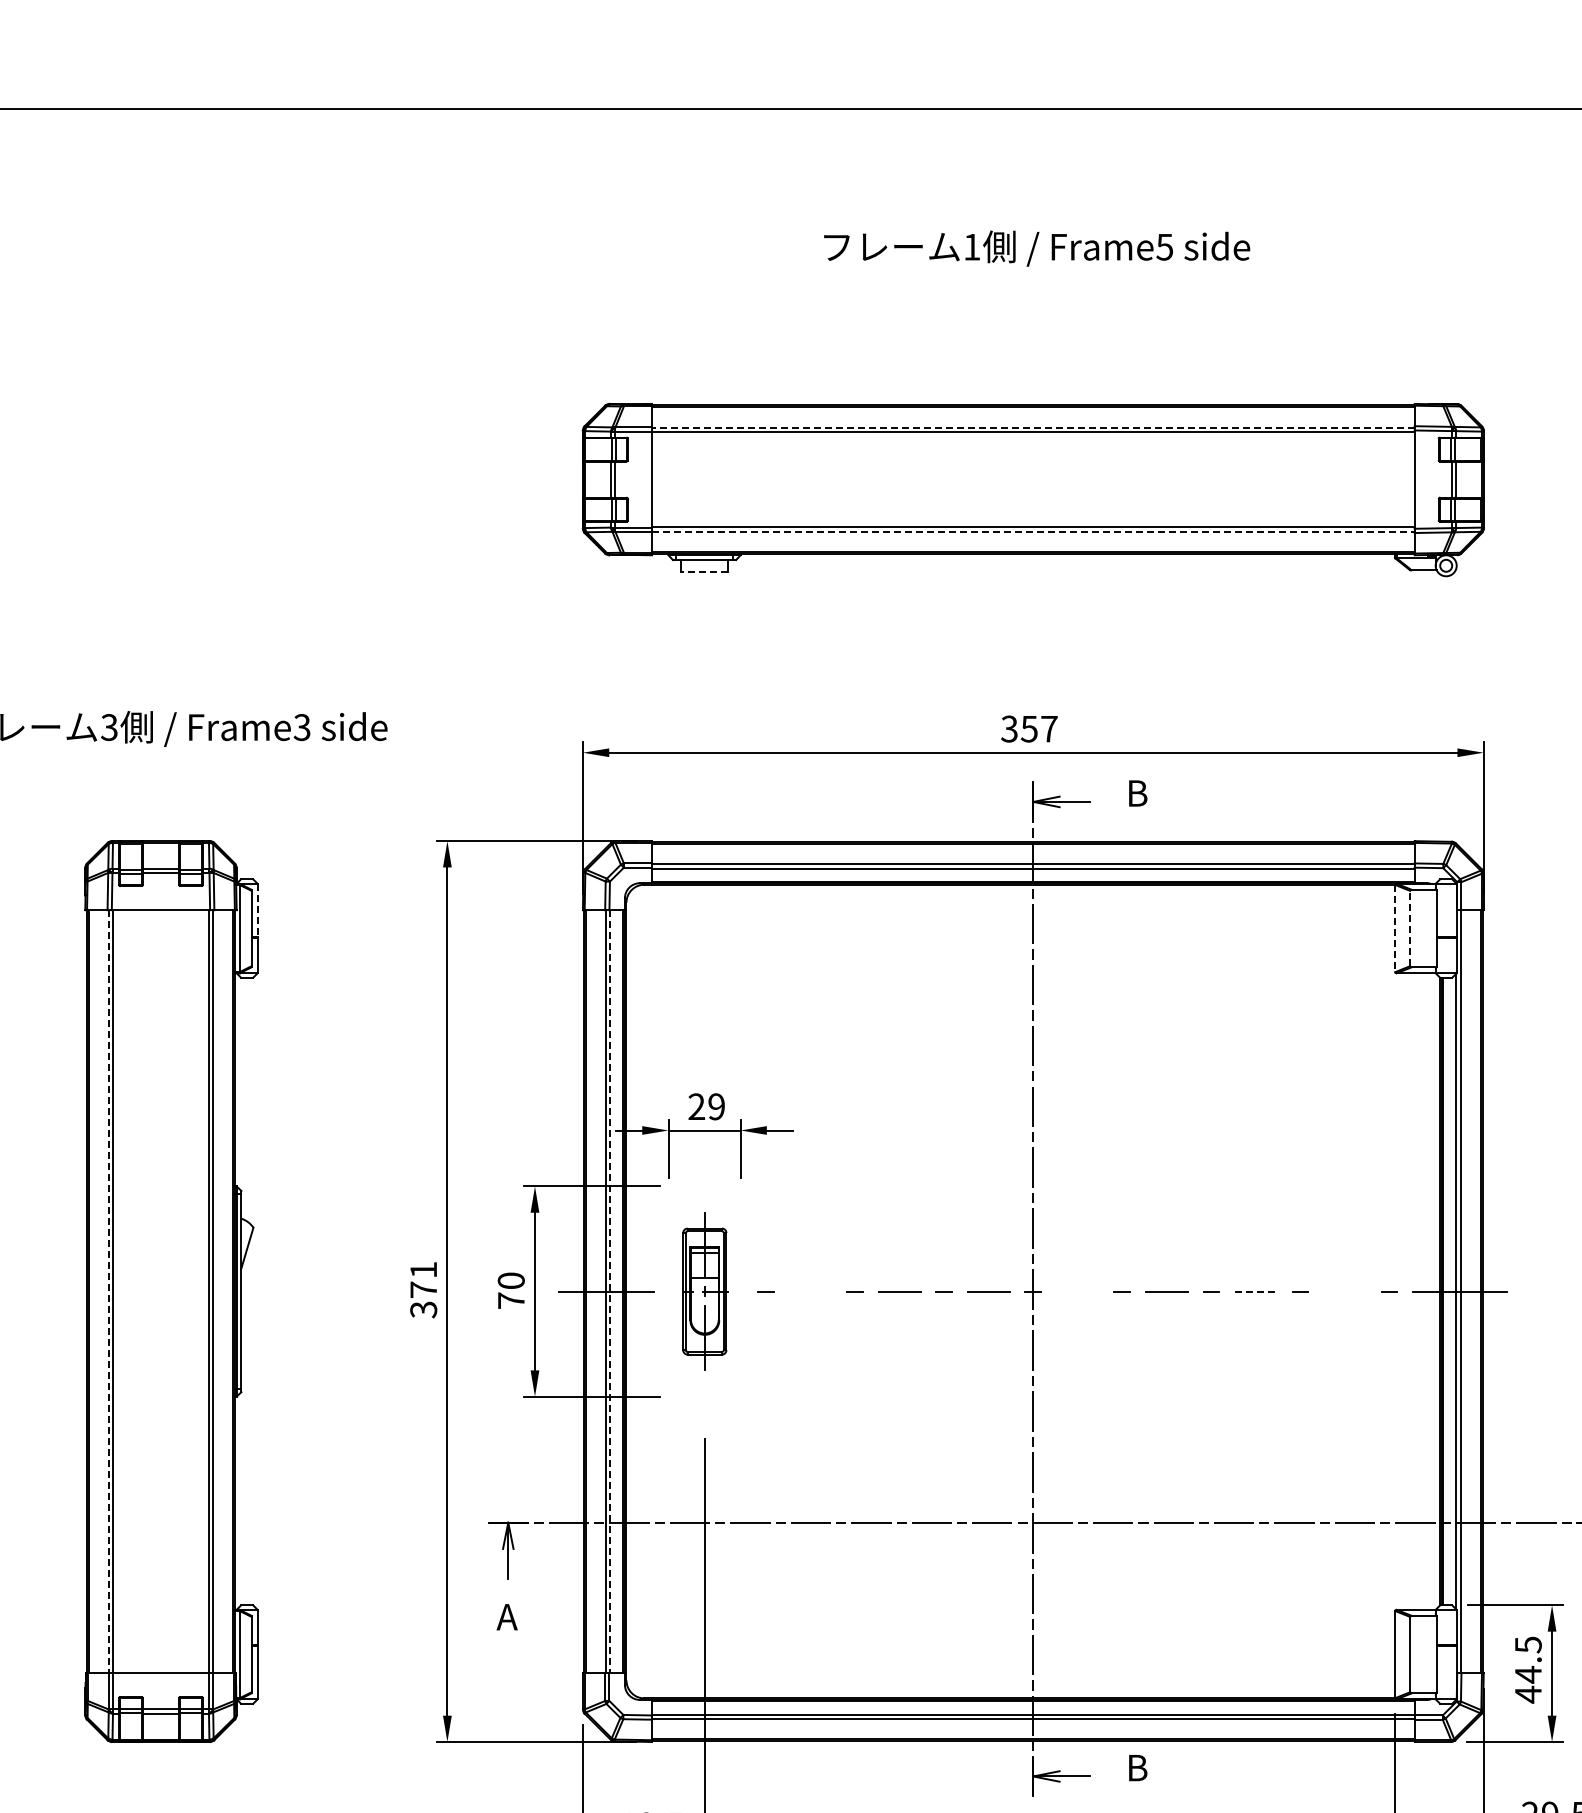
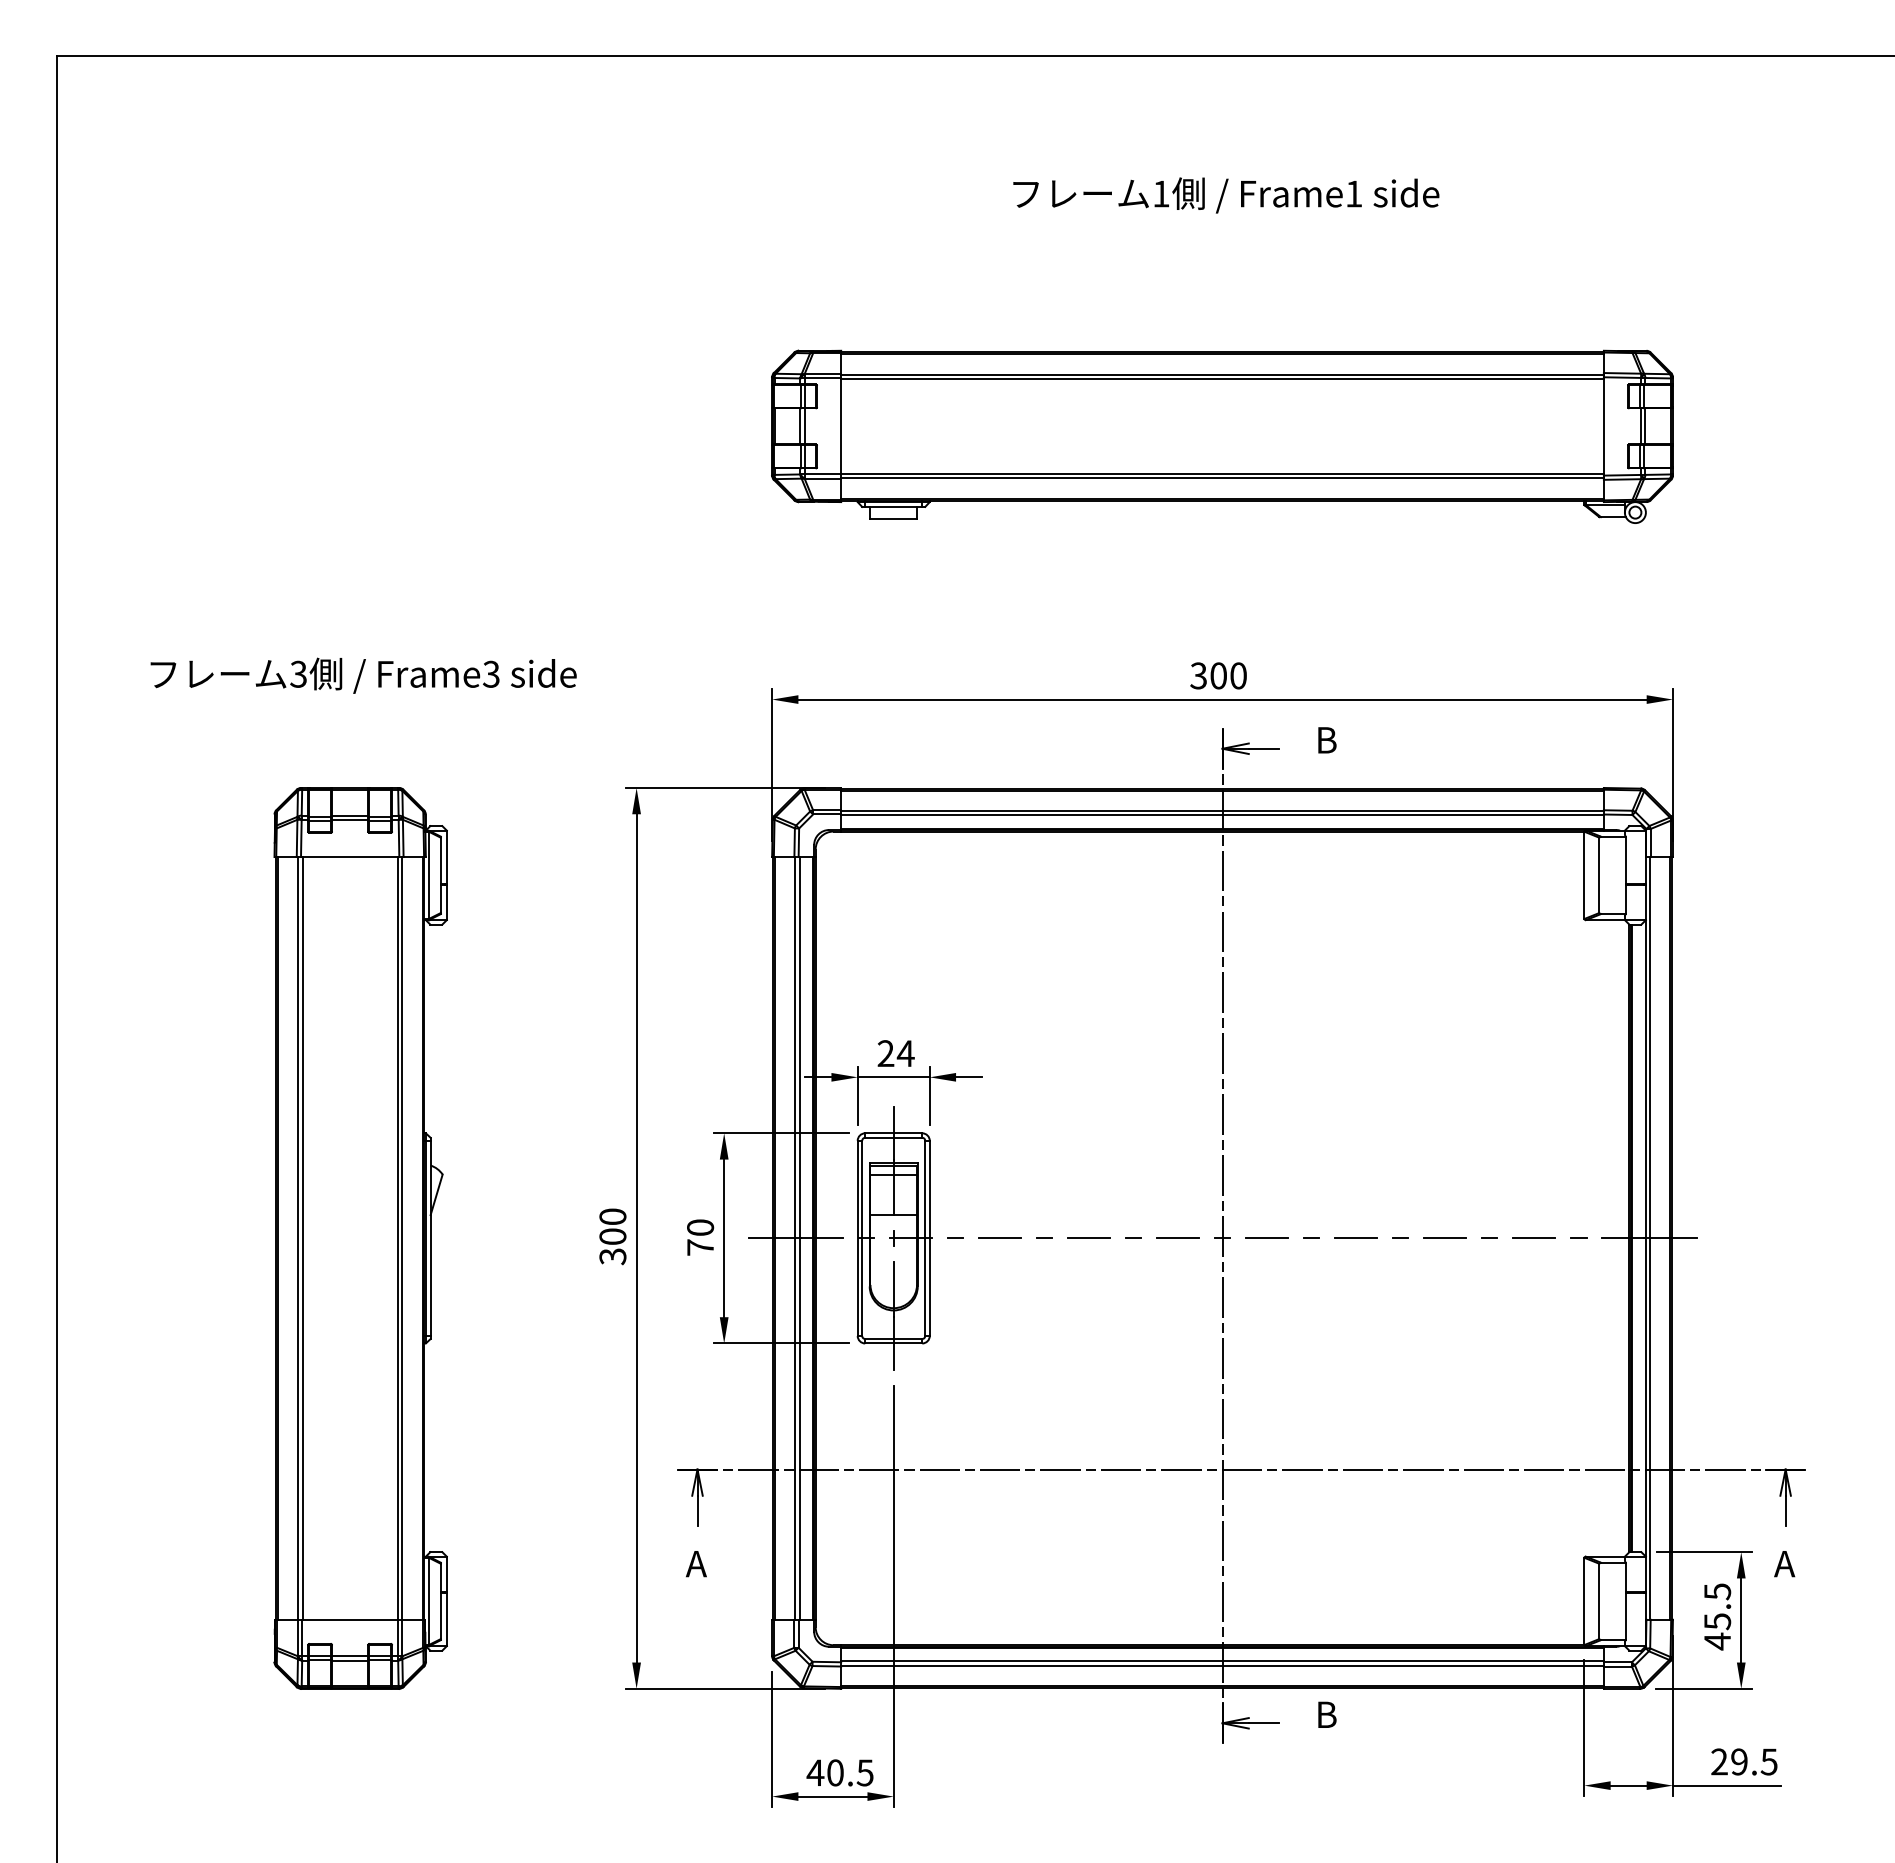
text: (1164, 247) -> (1353, 194), Frame5 -> Frame1
line: (1033, 427) -> (1222, 374), dashed -> solid
line: (1034, 531) -> (1223, 478), dashed -> solid
line: (704, 571) -> (893, 518), dashed -> solid
text: (1039, 728) -> (1228, 675), 357 -> 300
line: (257, 910) -> (446, 857), dashed -> solid
line: (1395, 928) -> (1584, 875), dashed -> solid
line: (1410, 928) -> (1599, 875), dashed -> solid
text: (716, 1106) -> (905, 1053), 29 -> 24
text: (423, 1279) -> (612, 1226), 371 -> 300
line: (810, 1290) -> (999, 1237), added
line: (1344, 1290) -> (1533, 1237), added
line: (109, 1291) -> (298, 1238), dashed -> solid
line: (610, 1291) -> (799, 1238), dashed -> solid
part: (705, 1291) -> (894, 1238), size x1.67
line: (1077, 1291) -> (1266, 1238), added
line: (1256, 1291) -> (1445, 1238), dashed -> solid
text: (1528, 1674) -> (1717, 1621), 44.5 -> 45.5

